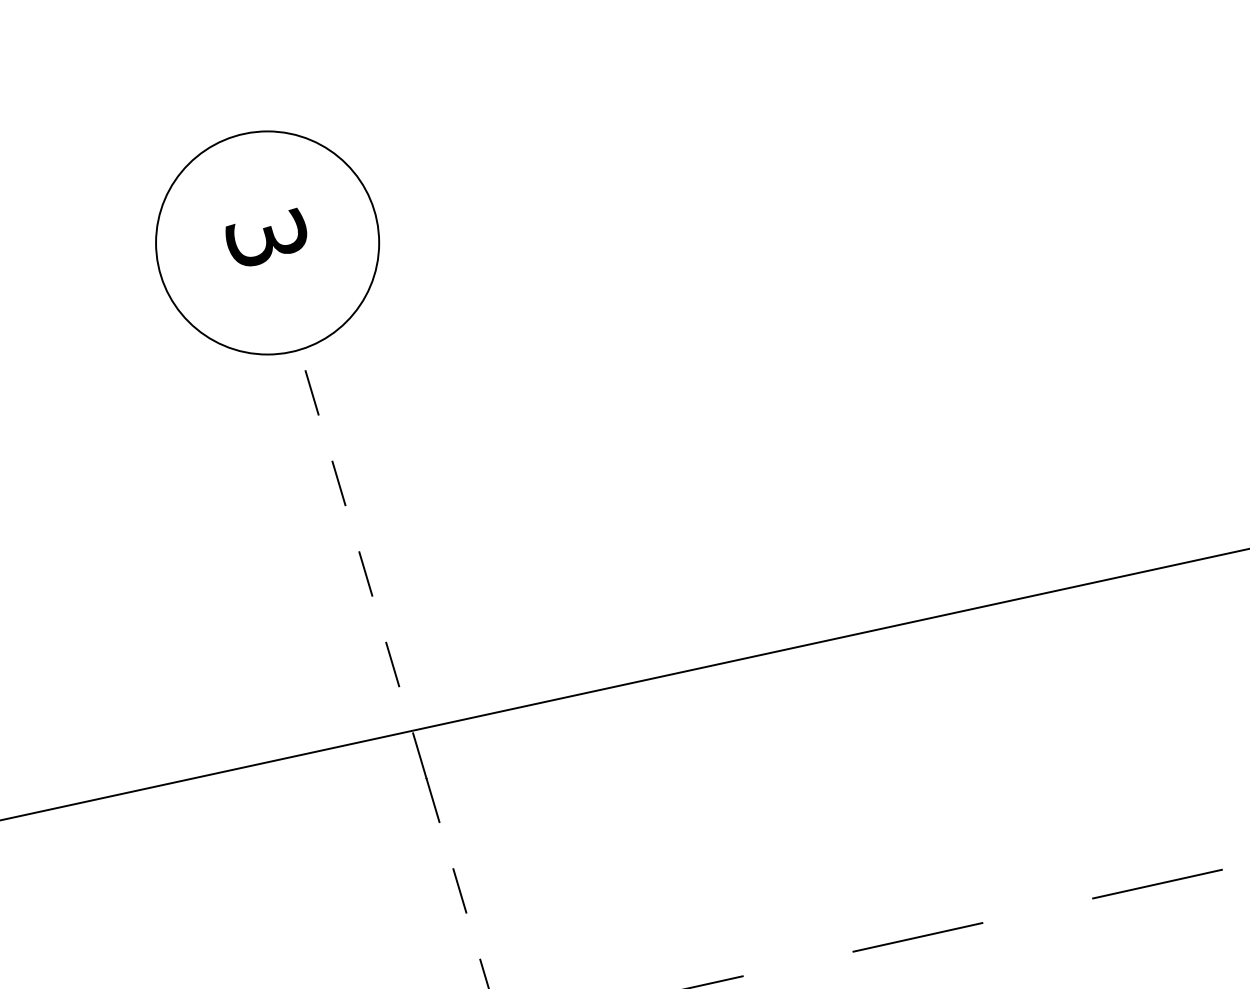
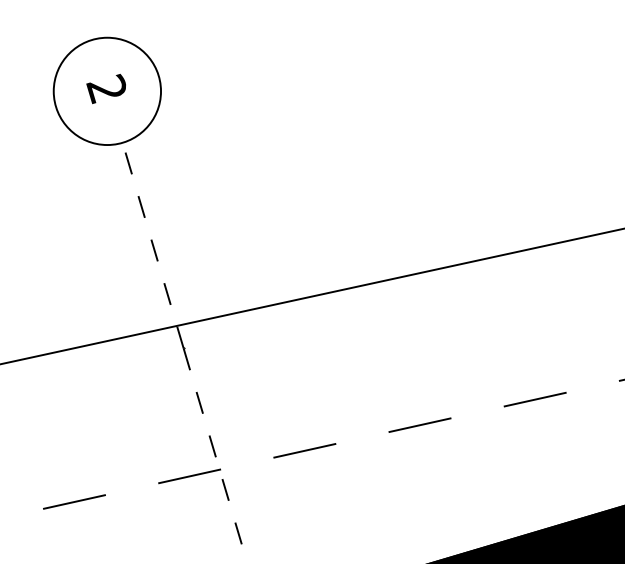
text: (265, 236) -> (106, 88), 3 -> 2

